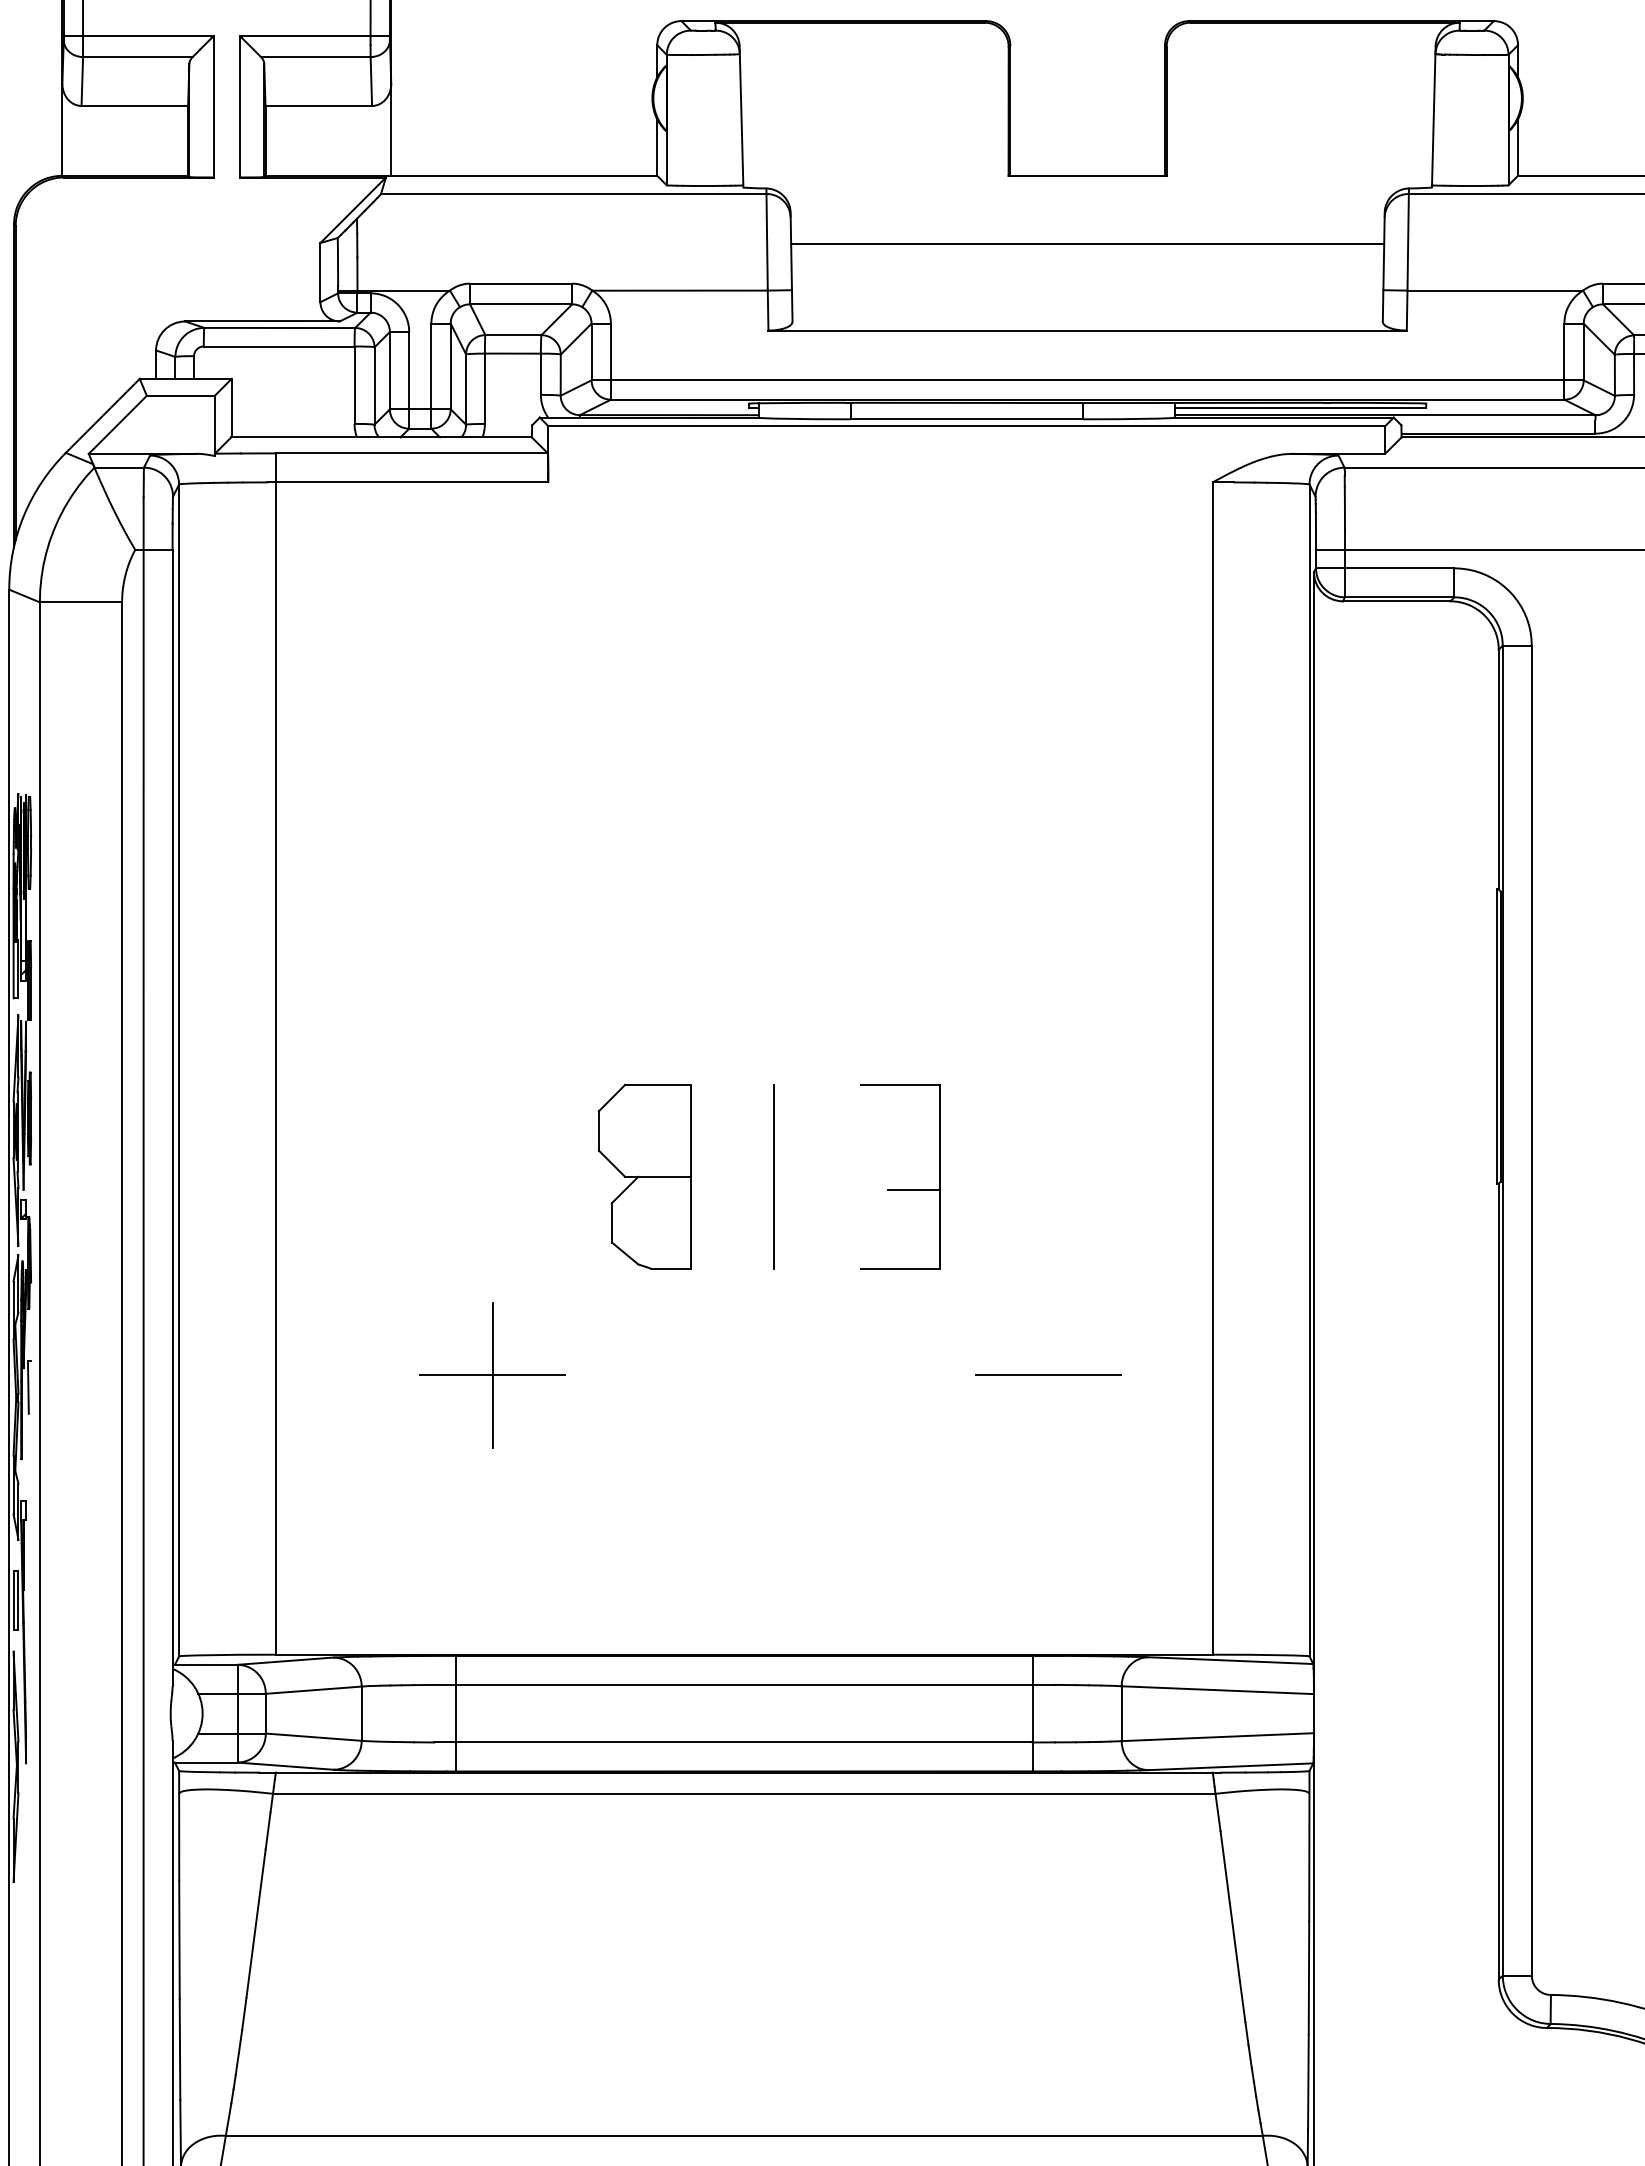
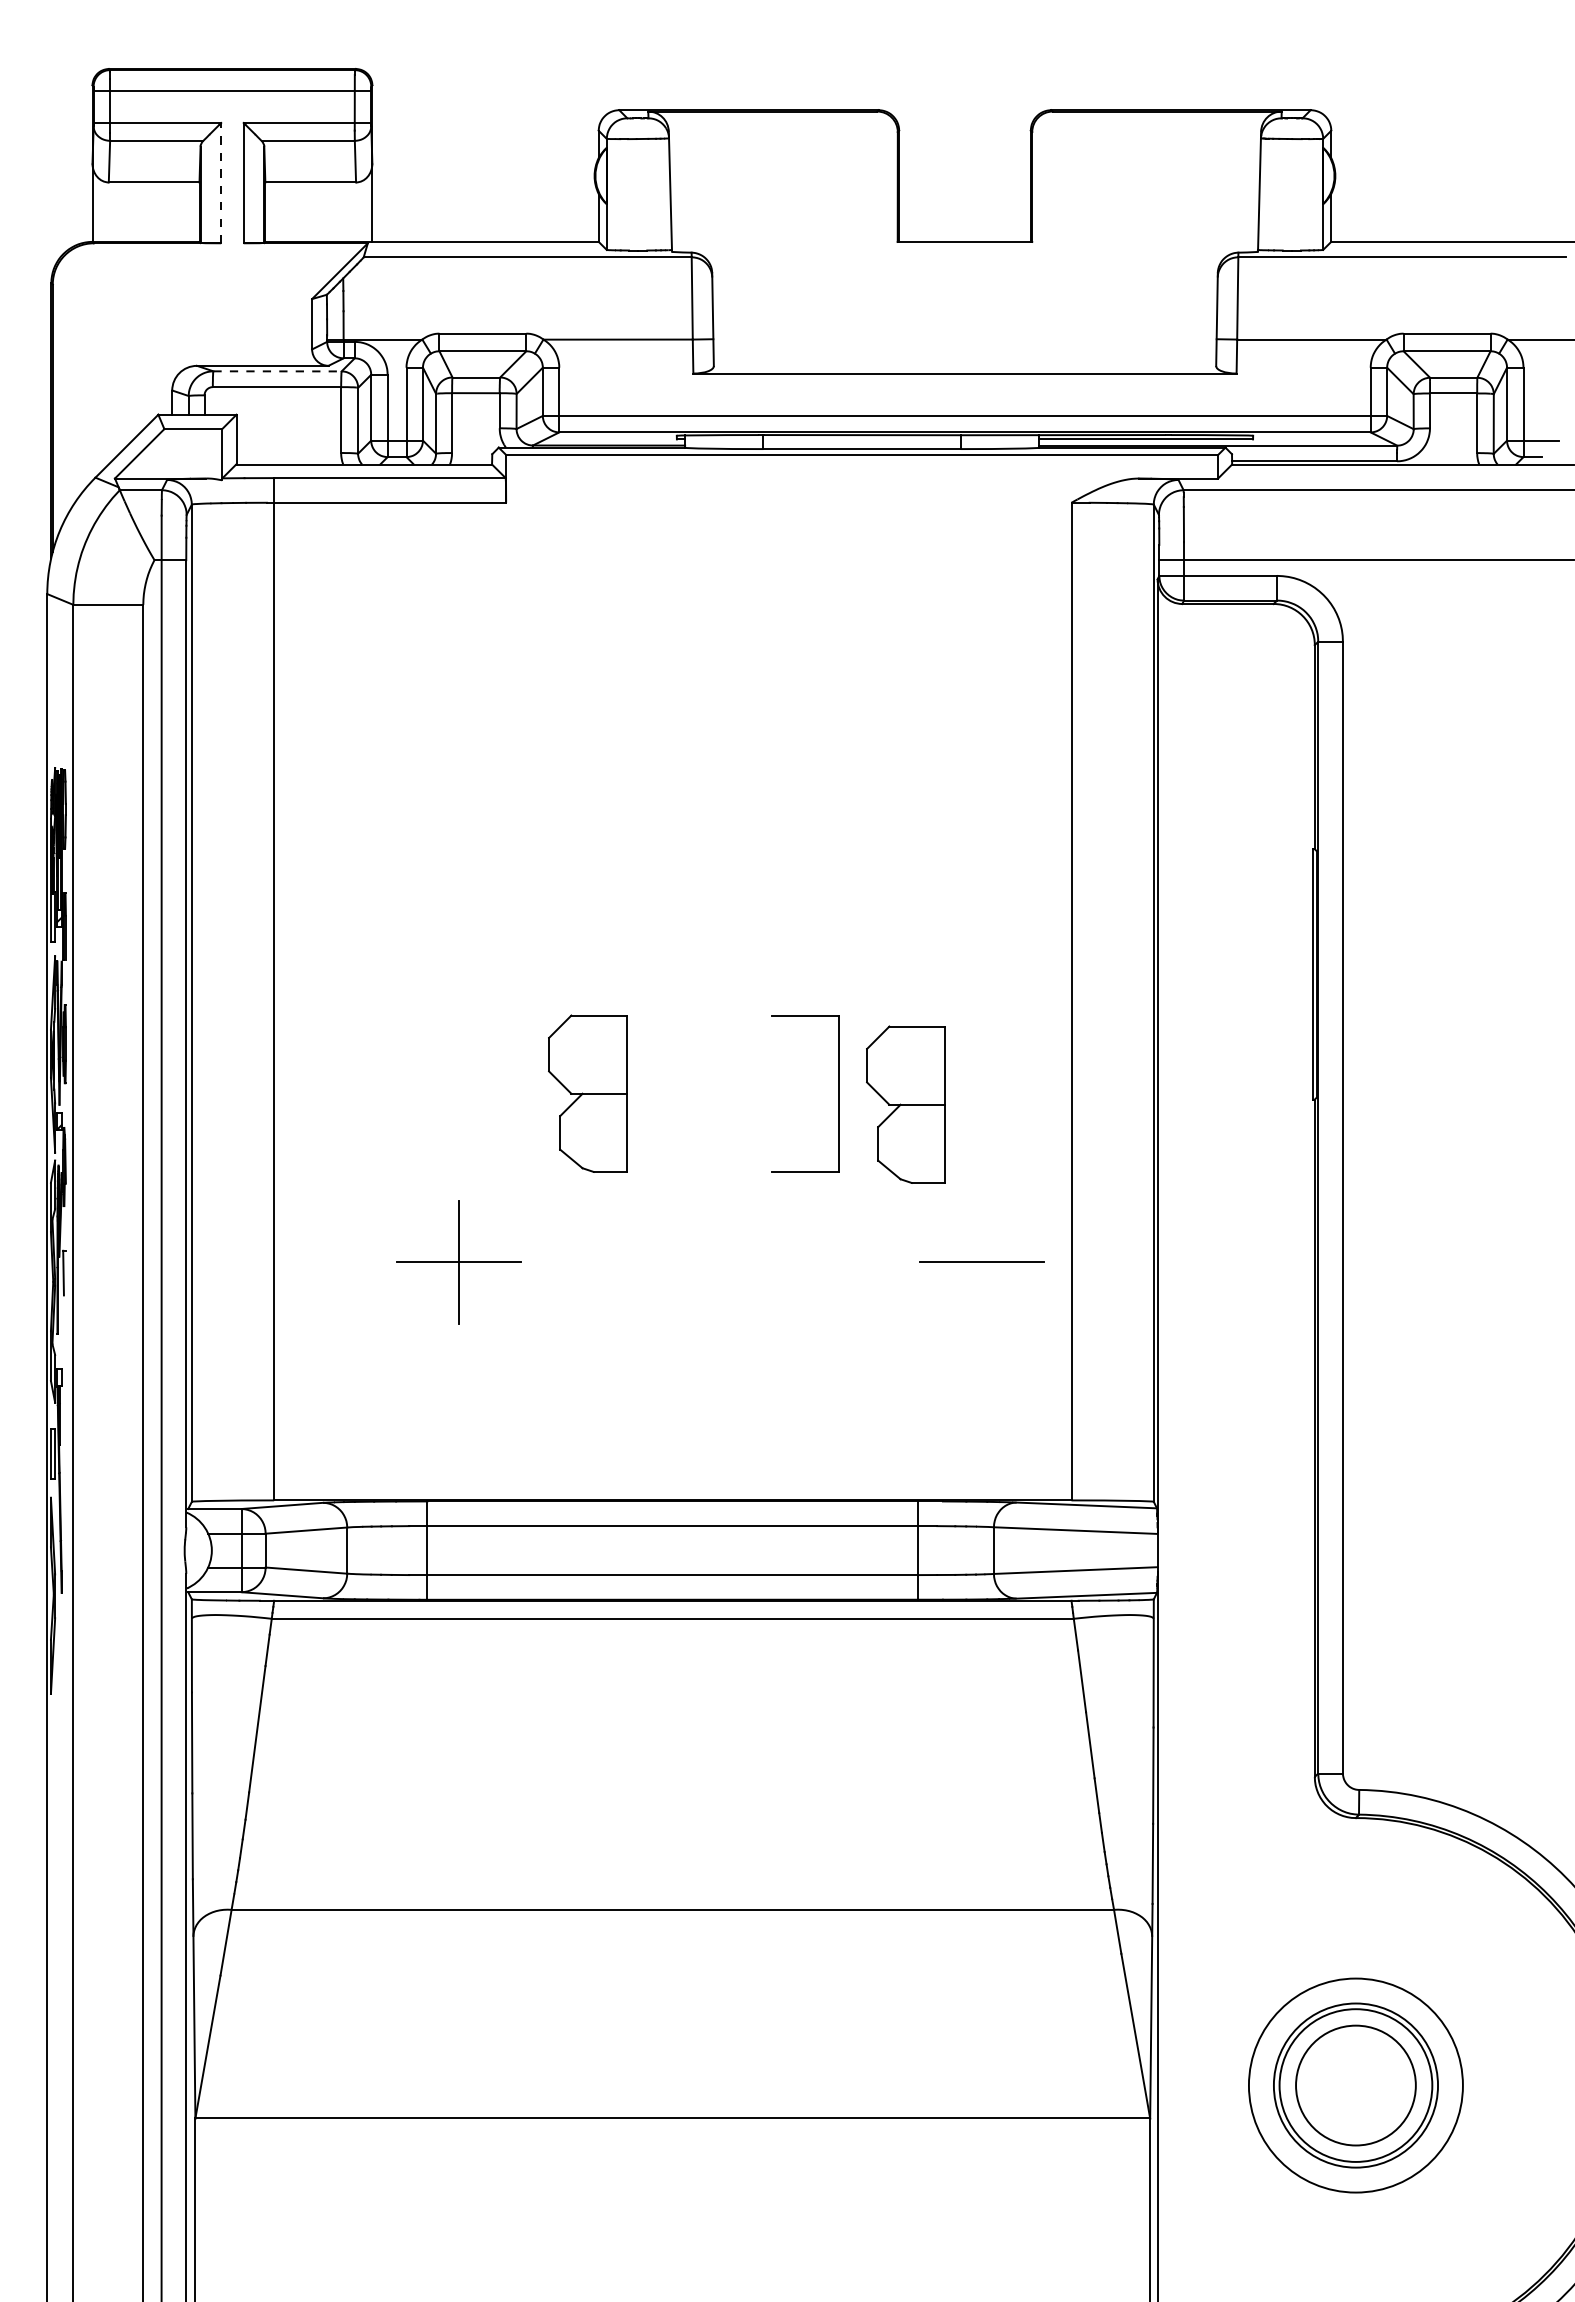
line: (213, 106) -> (221, 182), solid -> dashed
line: (1087, 243) -> (964, 299), removed
line: (280, 328) -> (278, 371), solid -> dashed
line: (773, 1176) -> (697, 1093), removed
line: (913, 1189) -> (816, 1104), removed
part: (1017, 1189) -> (905, 1104), added
line: (1048, 1373) -> (981, 1261), moved

